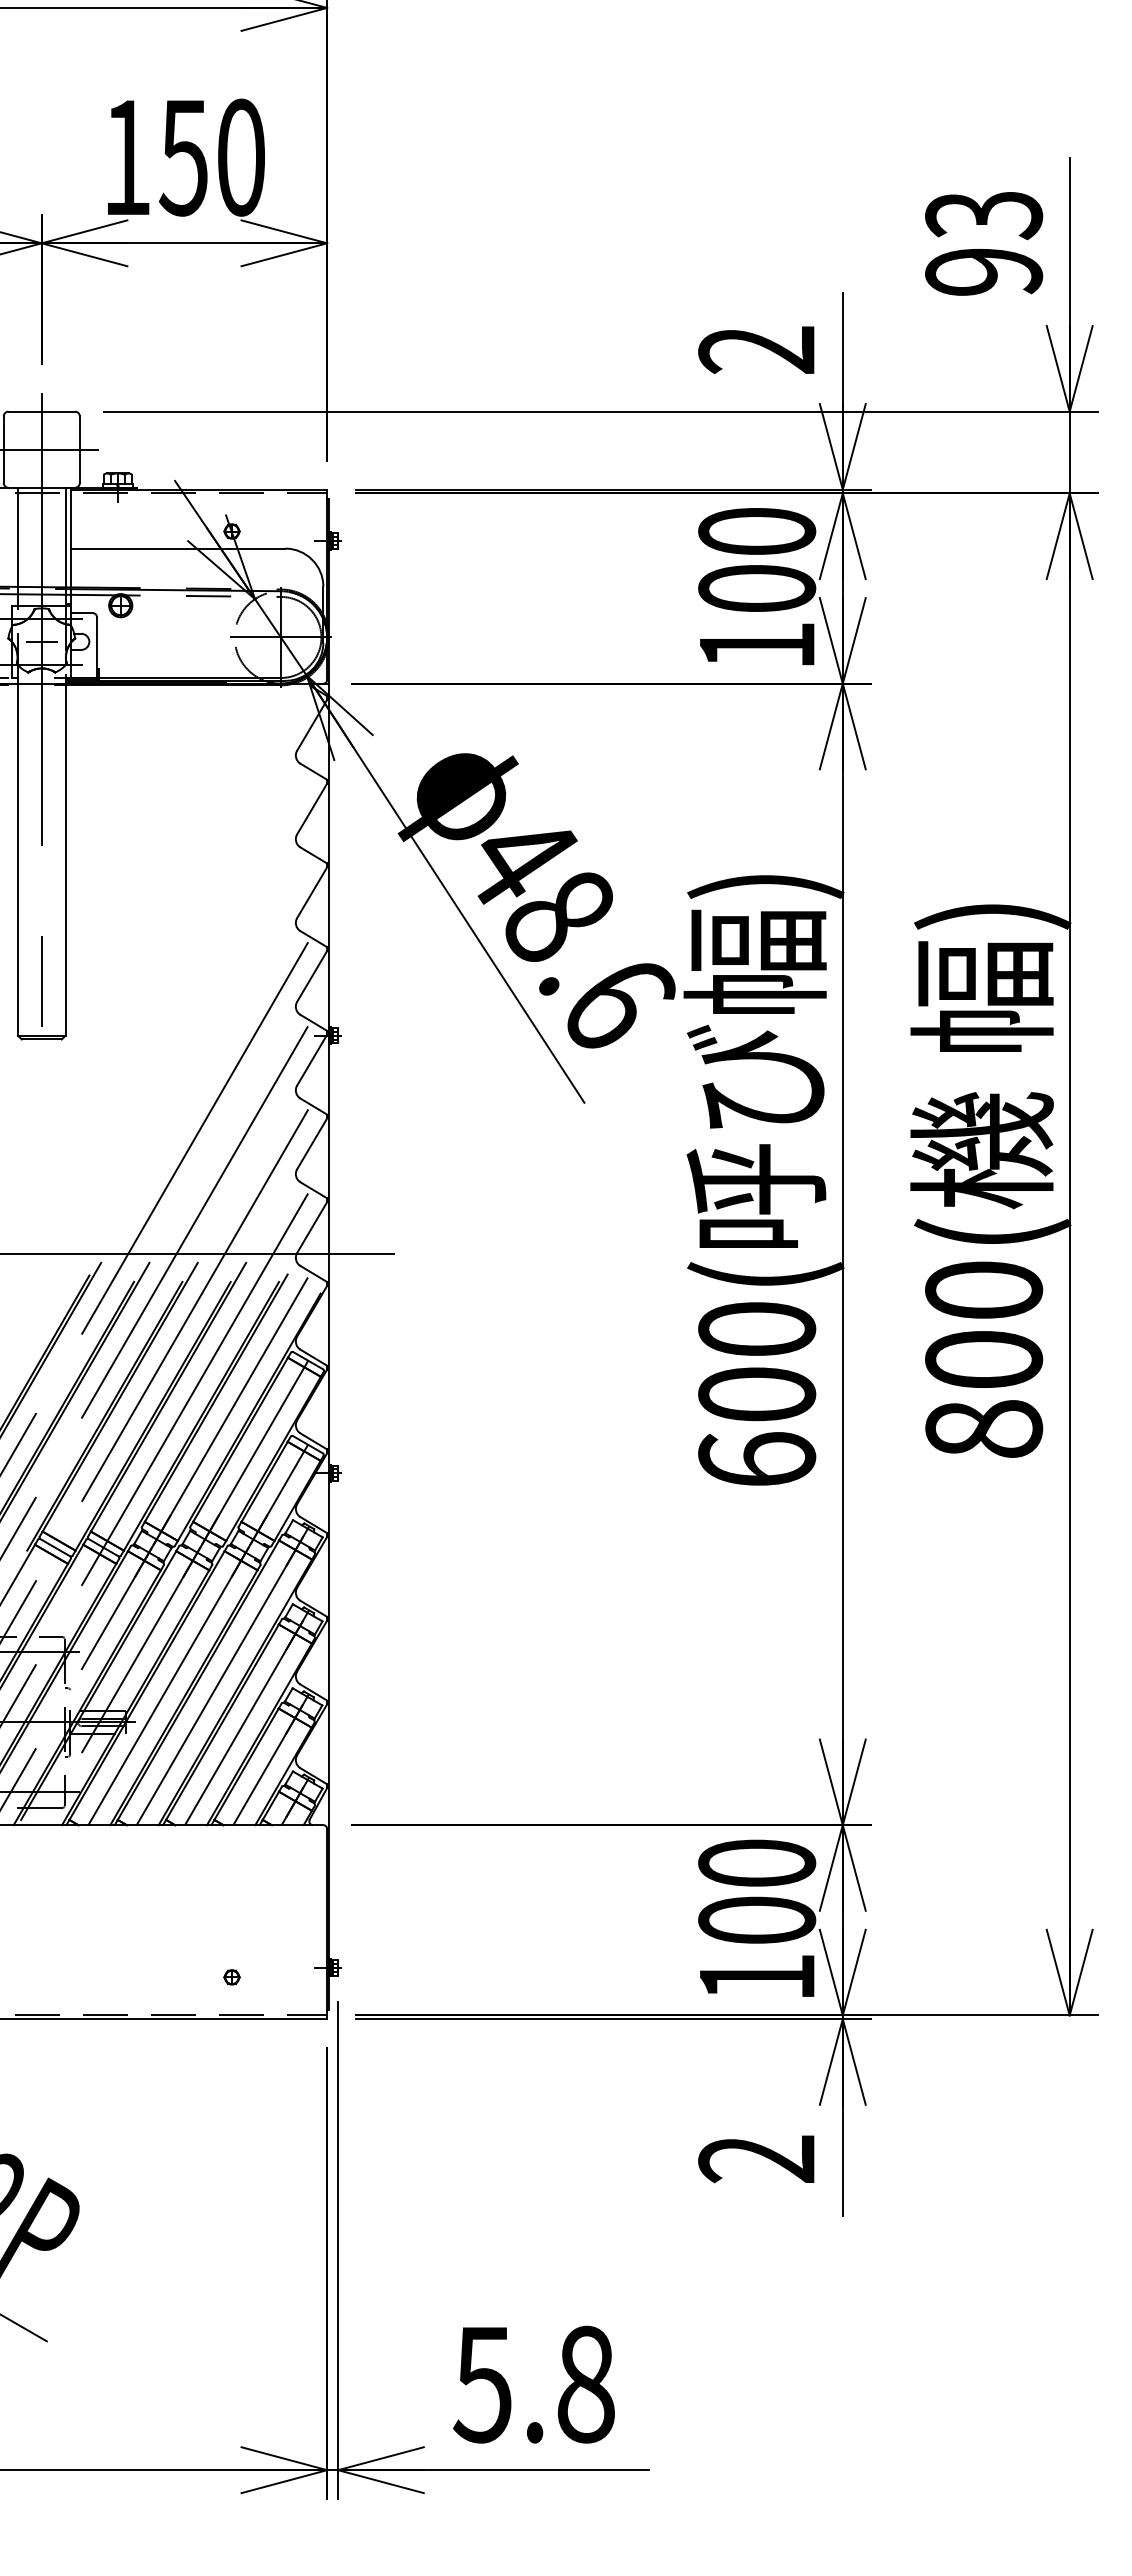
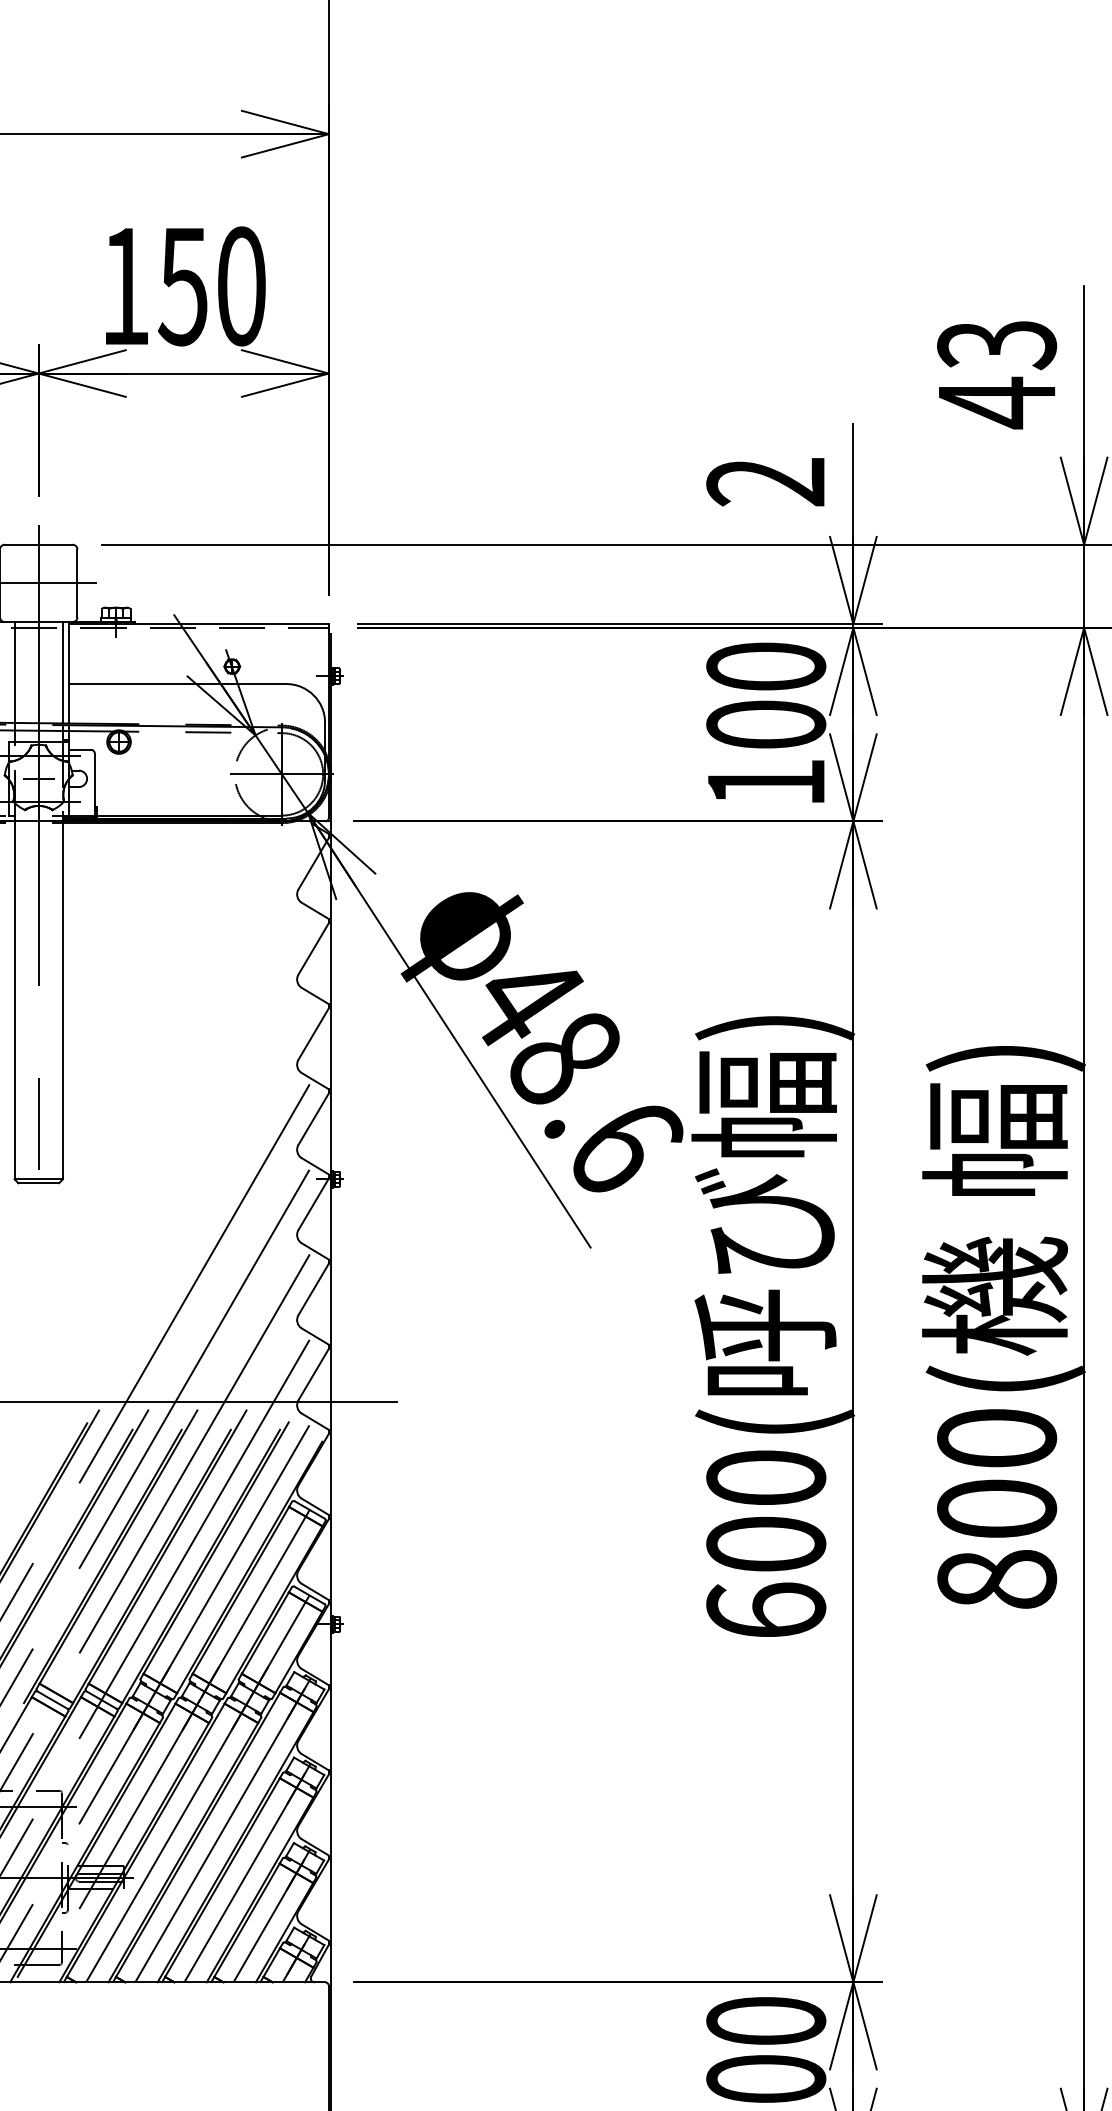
text: (984, 272) -> (997, 403), 93 -> 43

